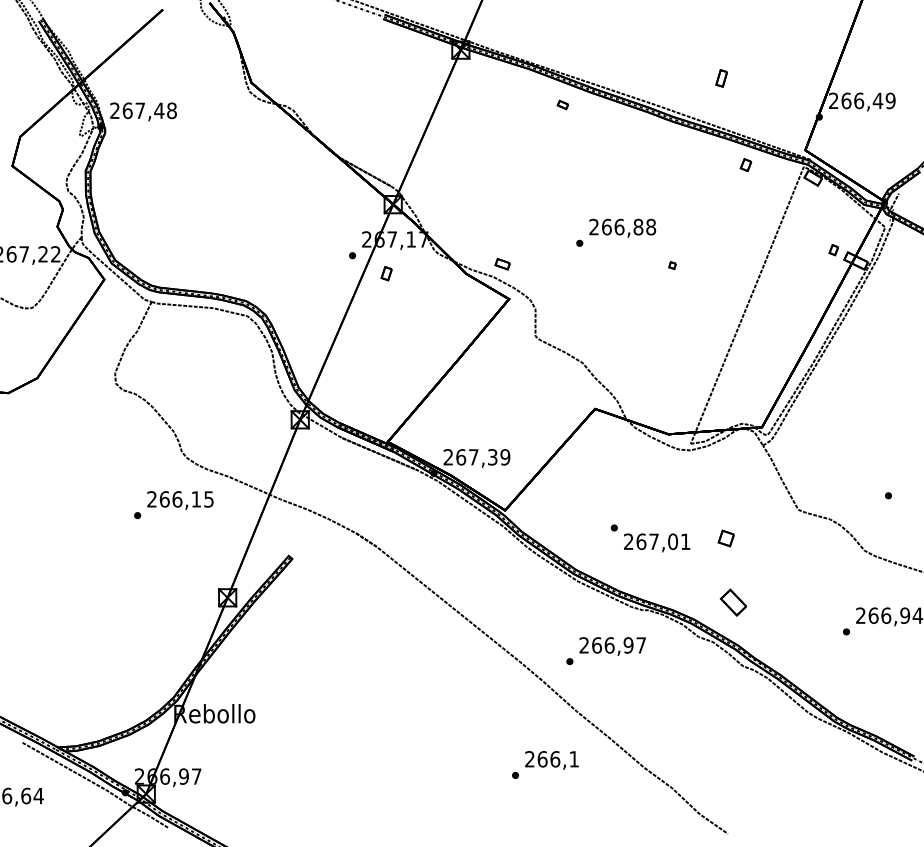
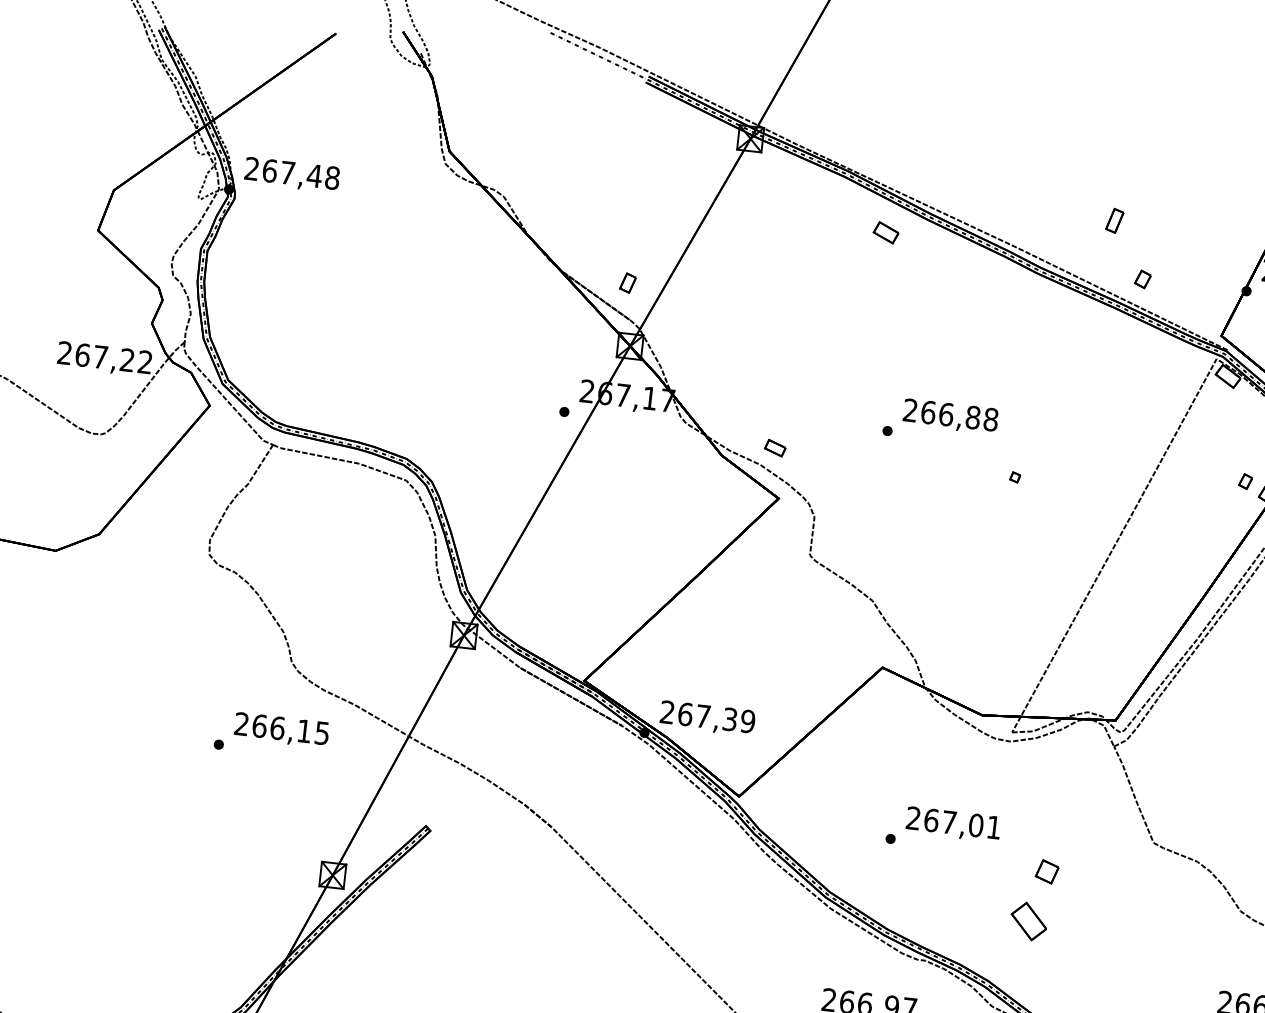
part: (562, 104) -> (885, 232), size x1.67
part: (745, 165) -> (1142, 279), moved
part: (386, 273) -> (627, 282), moved
text: (657, 542) -> (954, 824), moved
part: (732, 602) -> (1027, 921), moved

